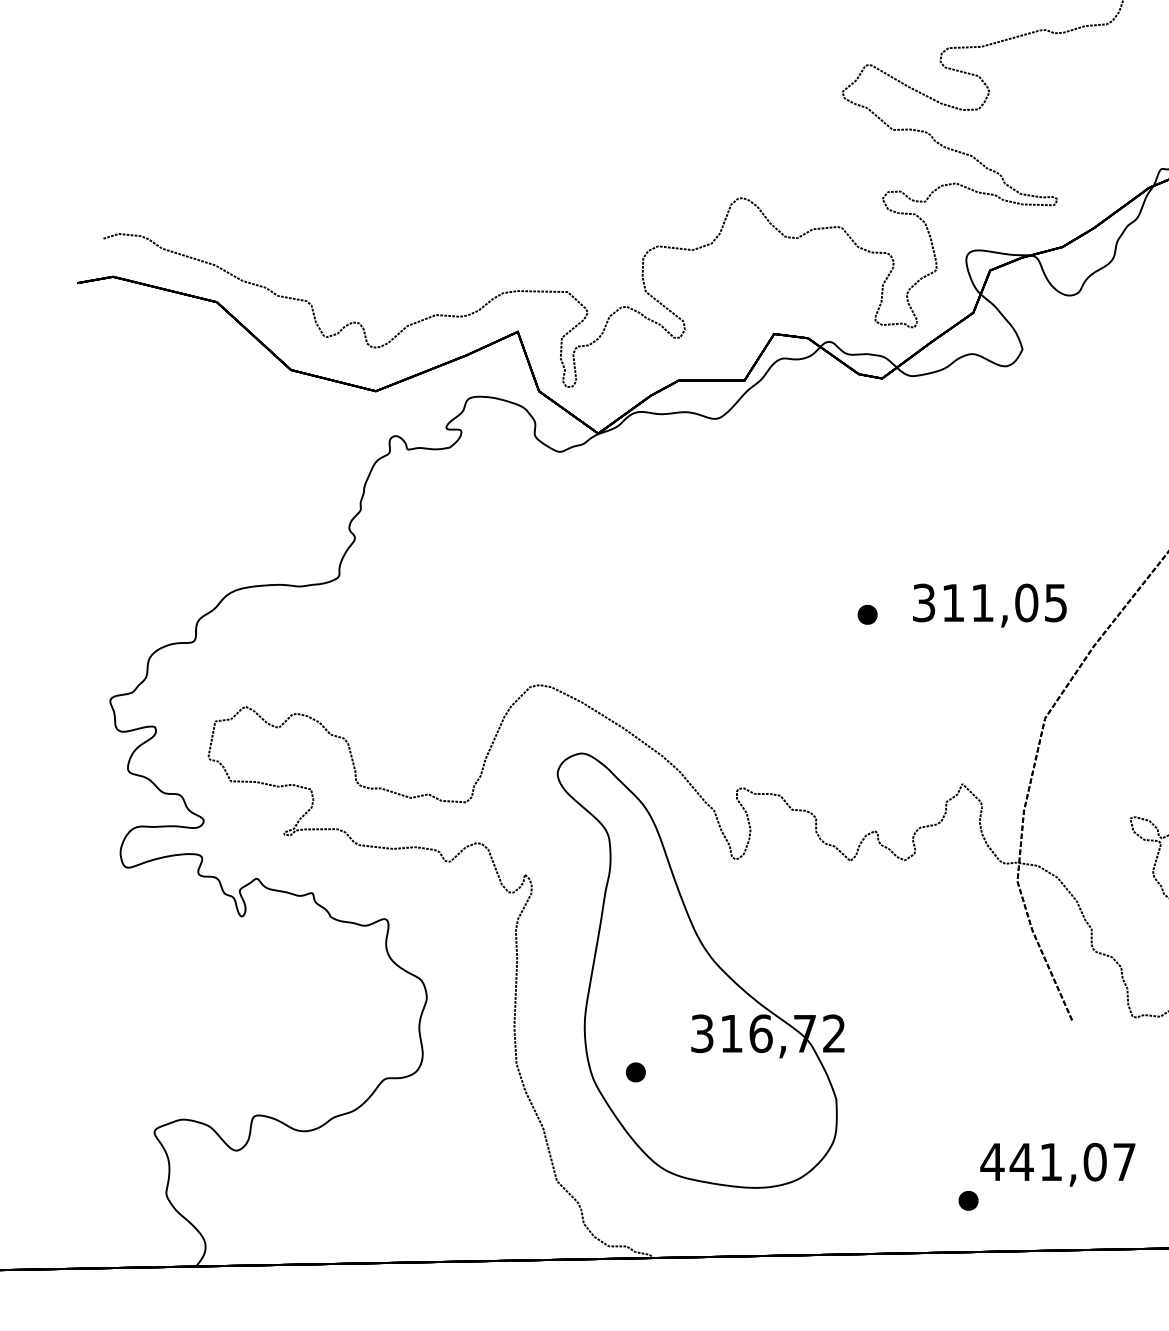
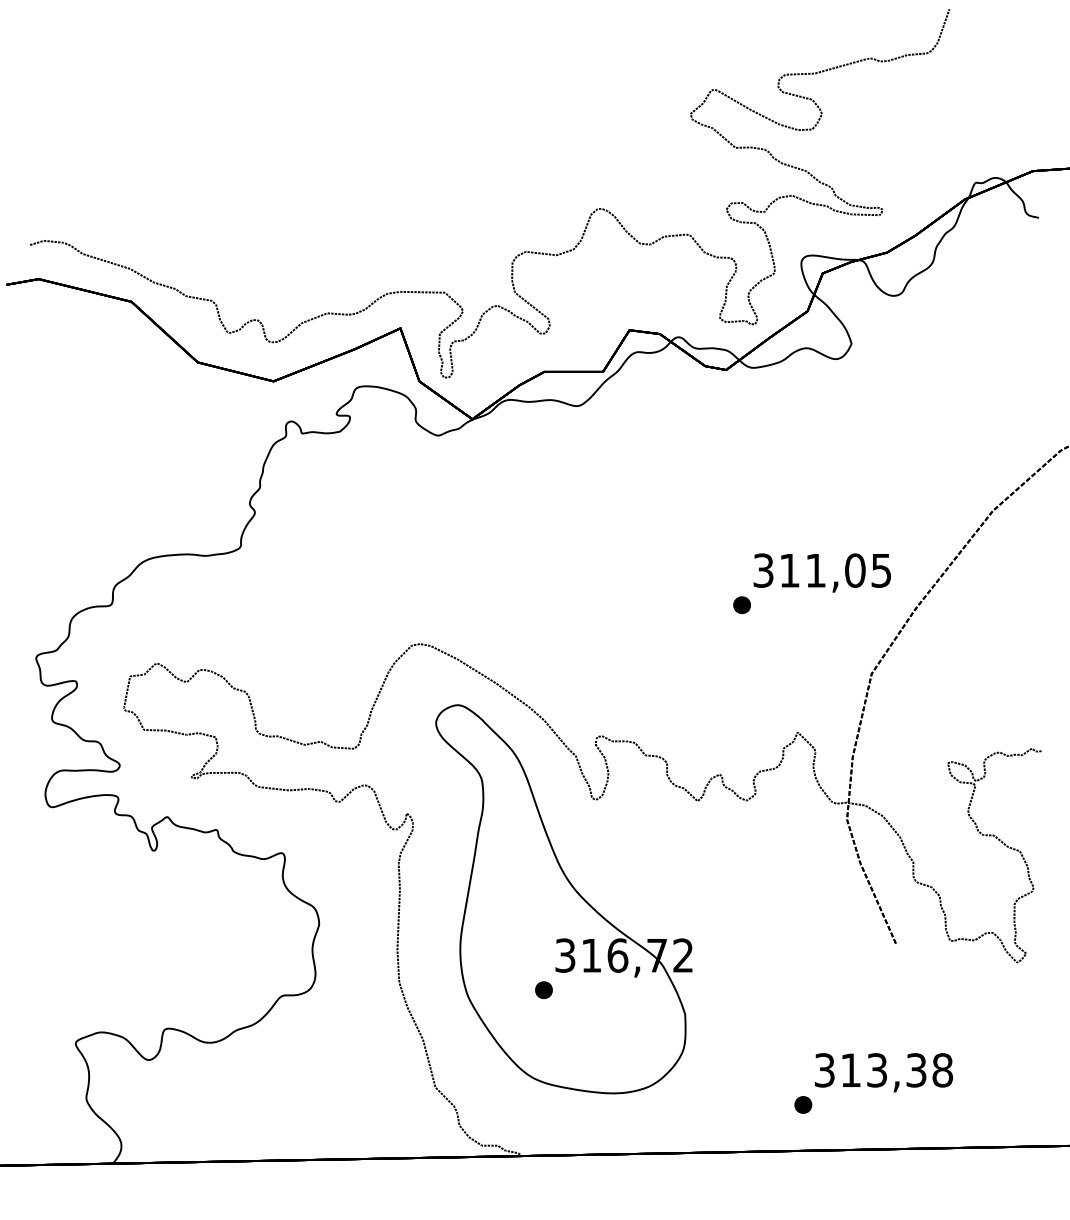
part: (866, 615) -> (741, 605), moved
part: (635, 1071) -> (543, 989), moved
text: (1058, 1162) -> (883, 1070), 441,07 -> 313,38

